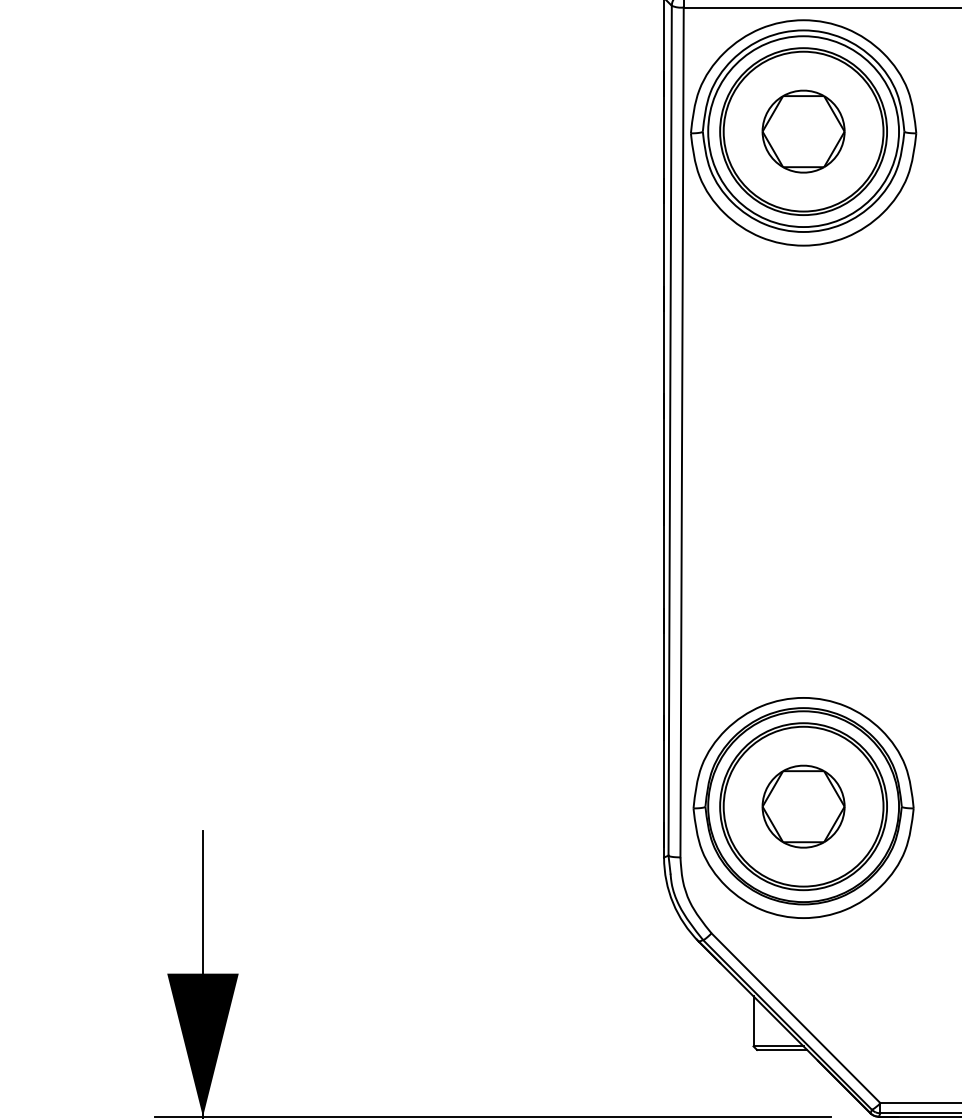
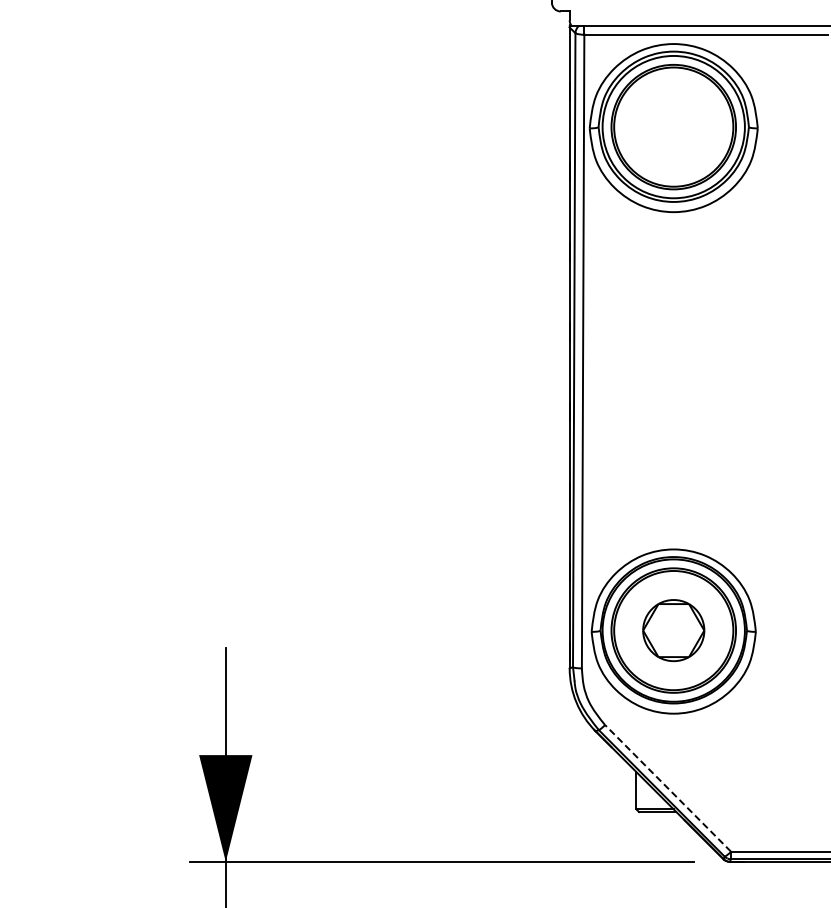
part: (803, 130) -> (673, 126), removed
line: (795, 1018) -> (667, 788), solid -> dashed

